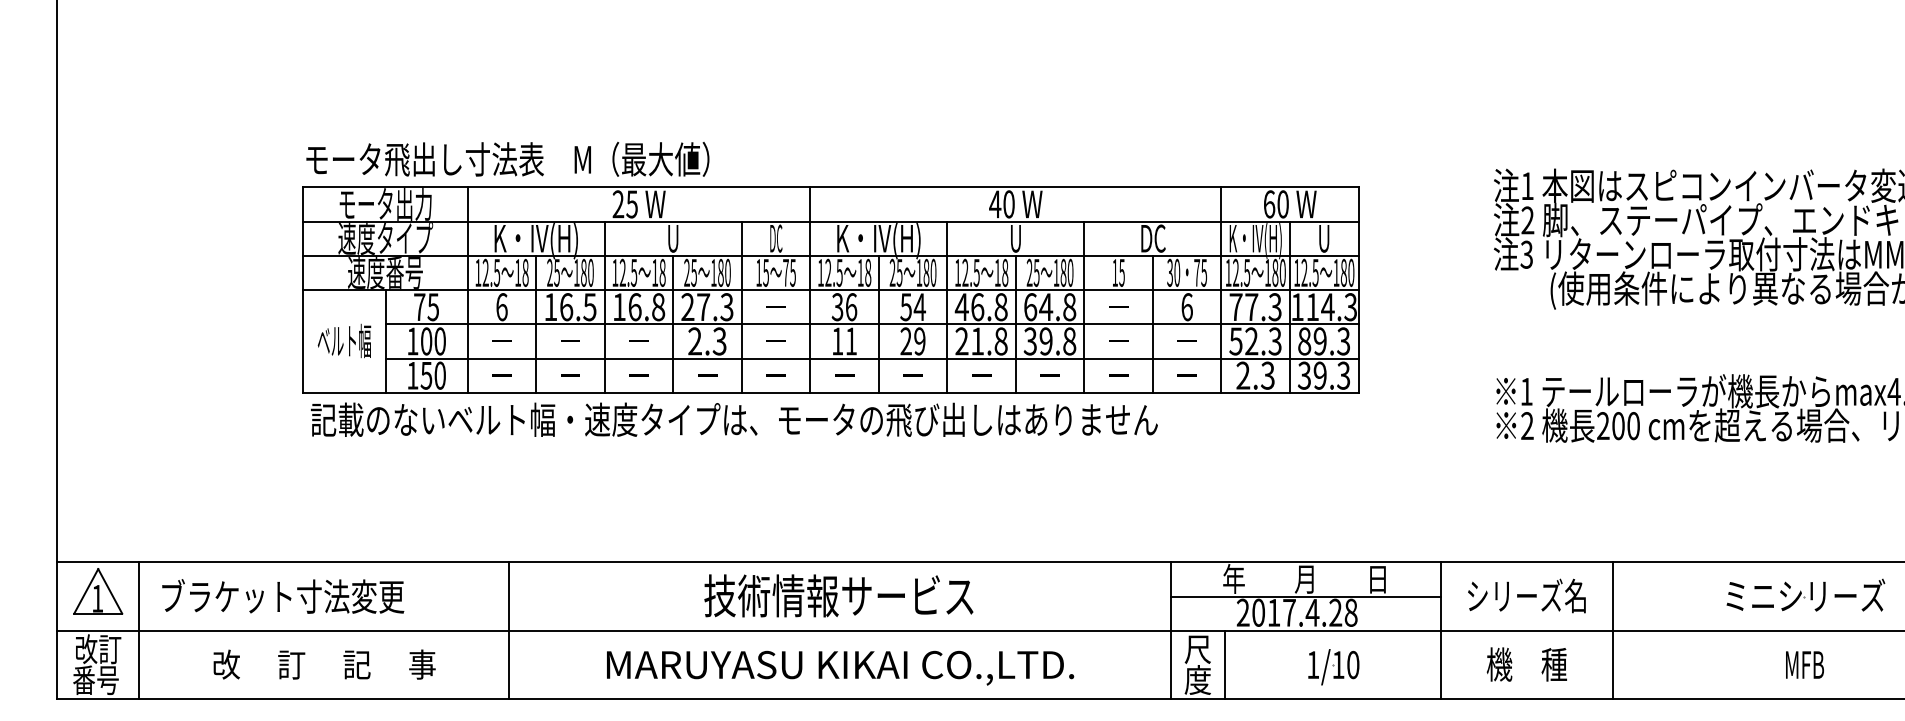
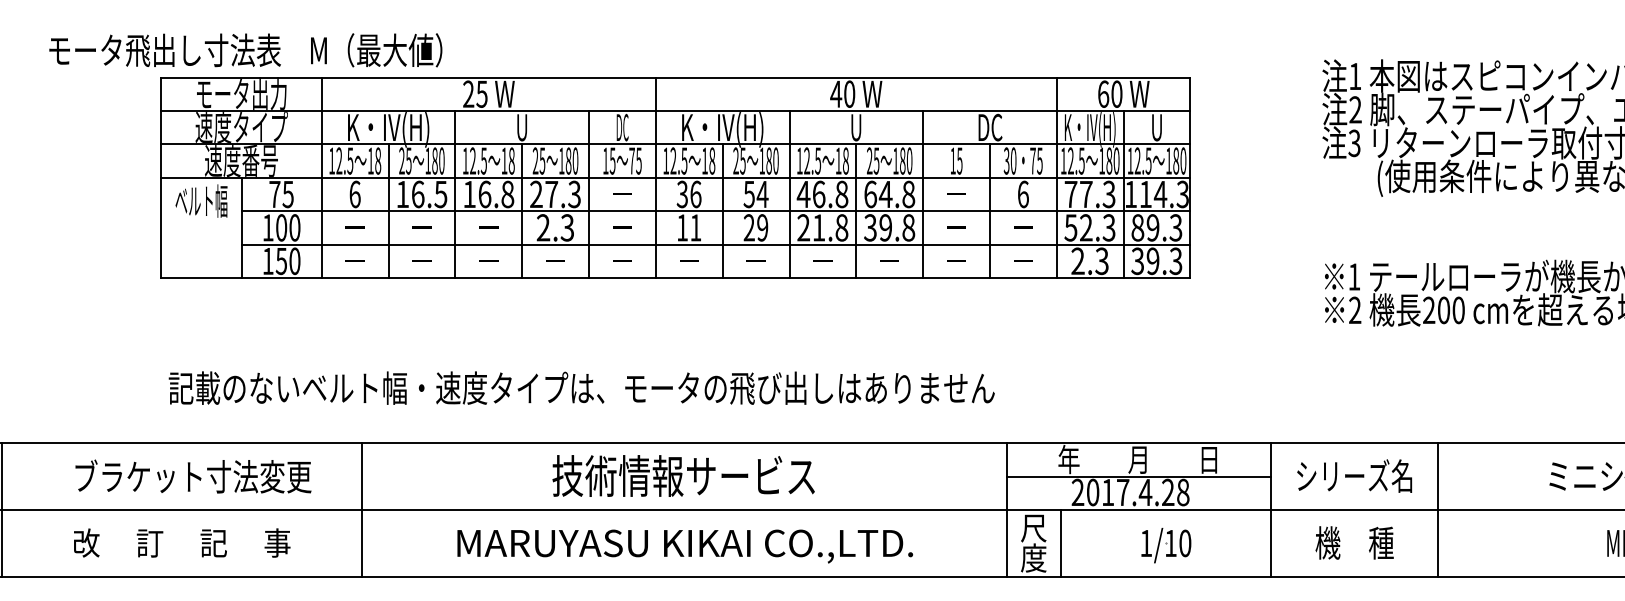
text: (507, 158) -> (245, 49), moved
text: (344, 340) -> (201, 200), moved
text: (734, 419) -> (581, 387), moved
text: (283, 596) -> (193, 476), moved

